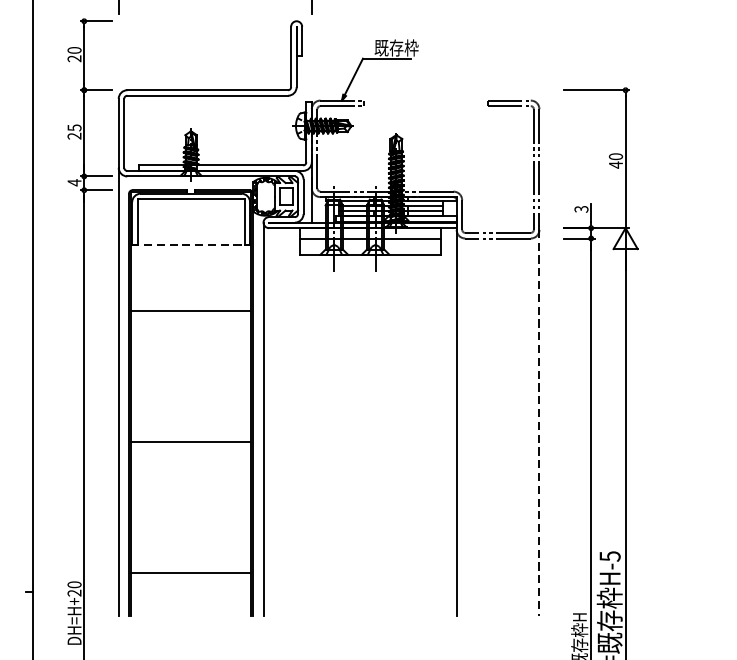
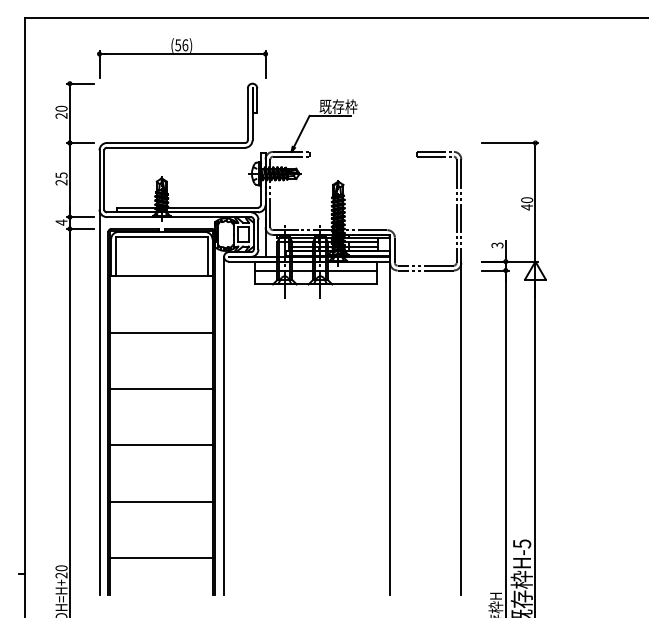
line: (190, 245) -> (161, 276), dashed -> solid
line: (190, 376) -> (161, 389), added
line: (539, 423) -> (461, 429), dashed -> solid
line: (190, 507) -> (161, 501), added

